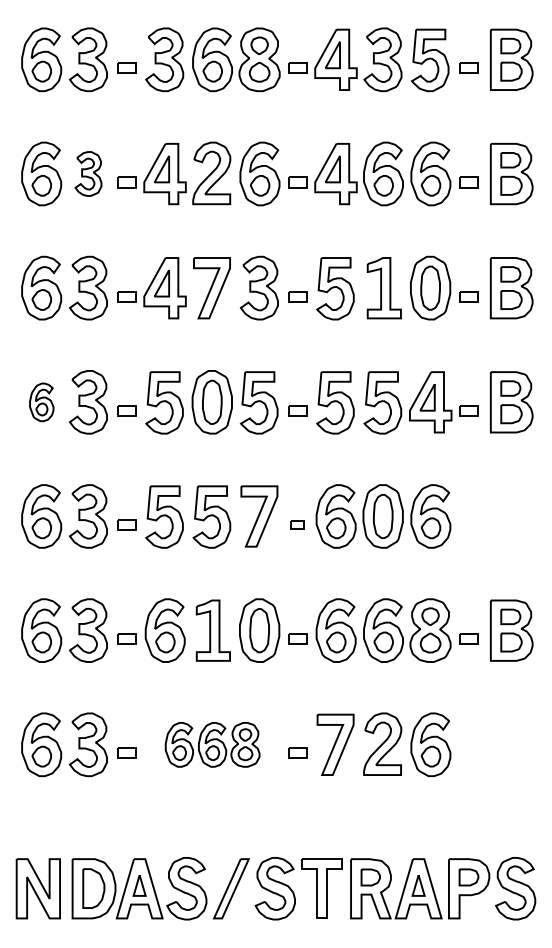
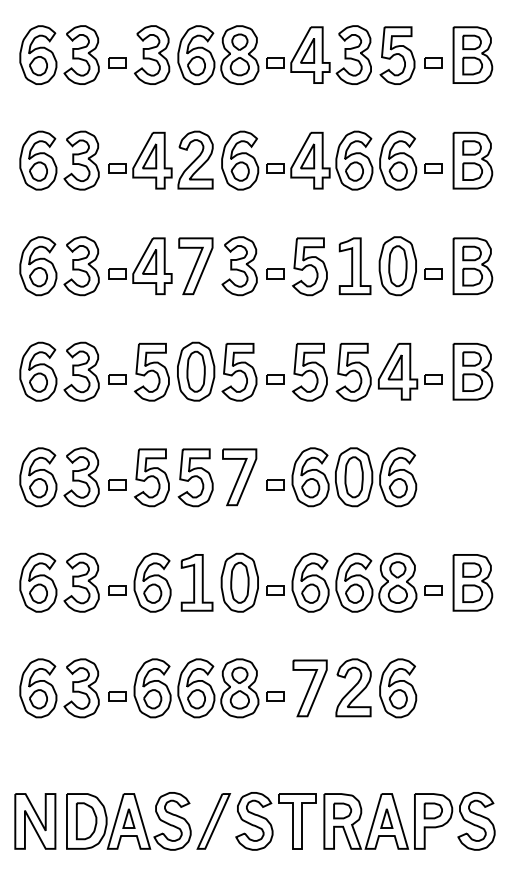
part: (88, 173) -> (81, 160), size x1.43
part: (41, 402) -> (38, 371), size x1.67
part: (297, 524) -> (274, 484), size x1.43
part: (212, 744) -> (196, 688), size x1.43

